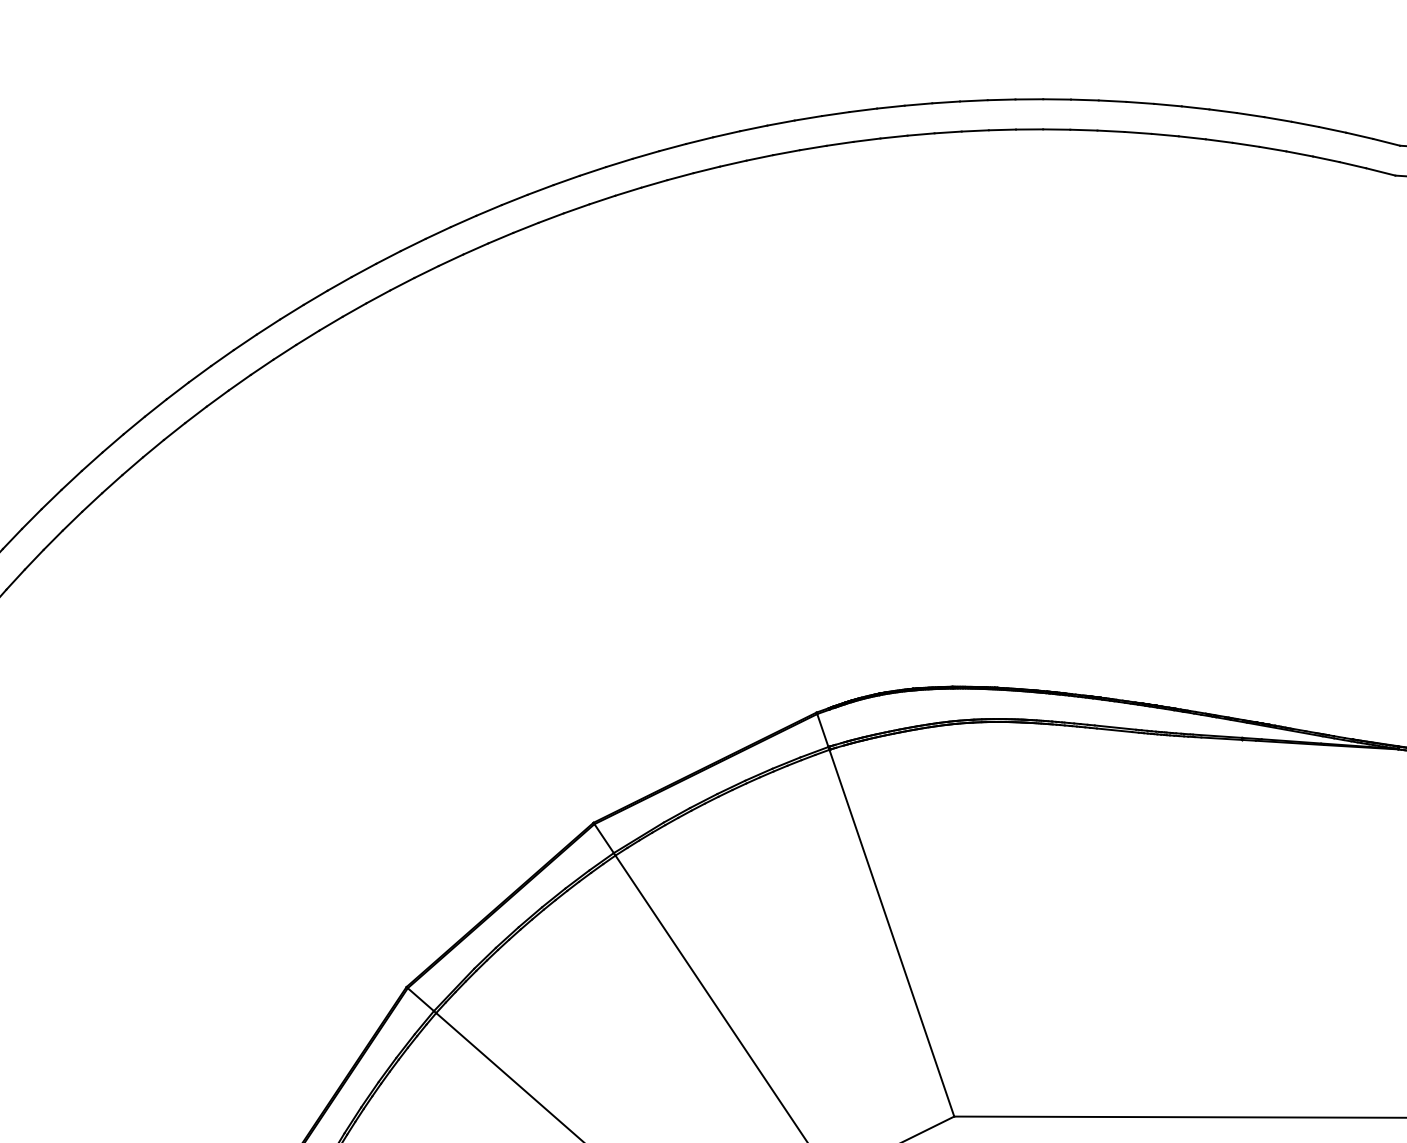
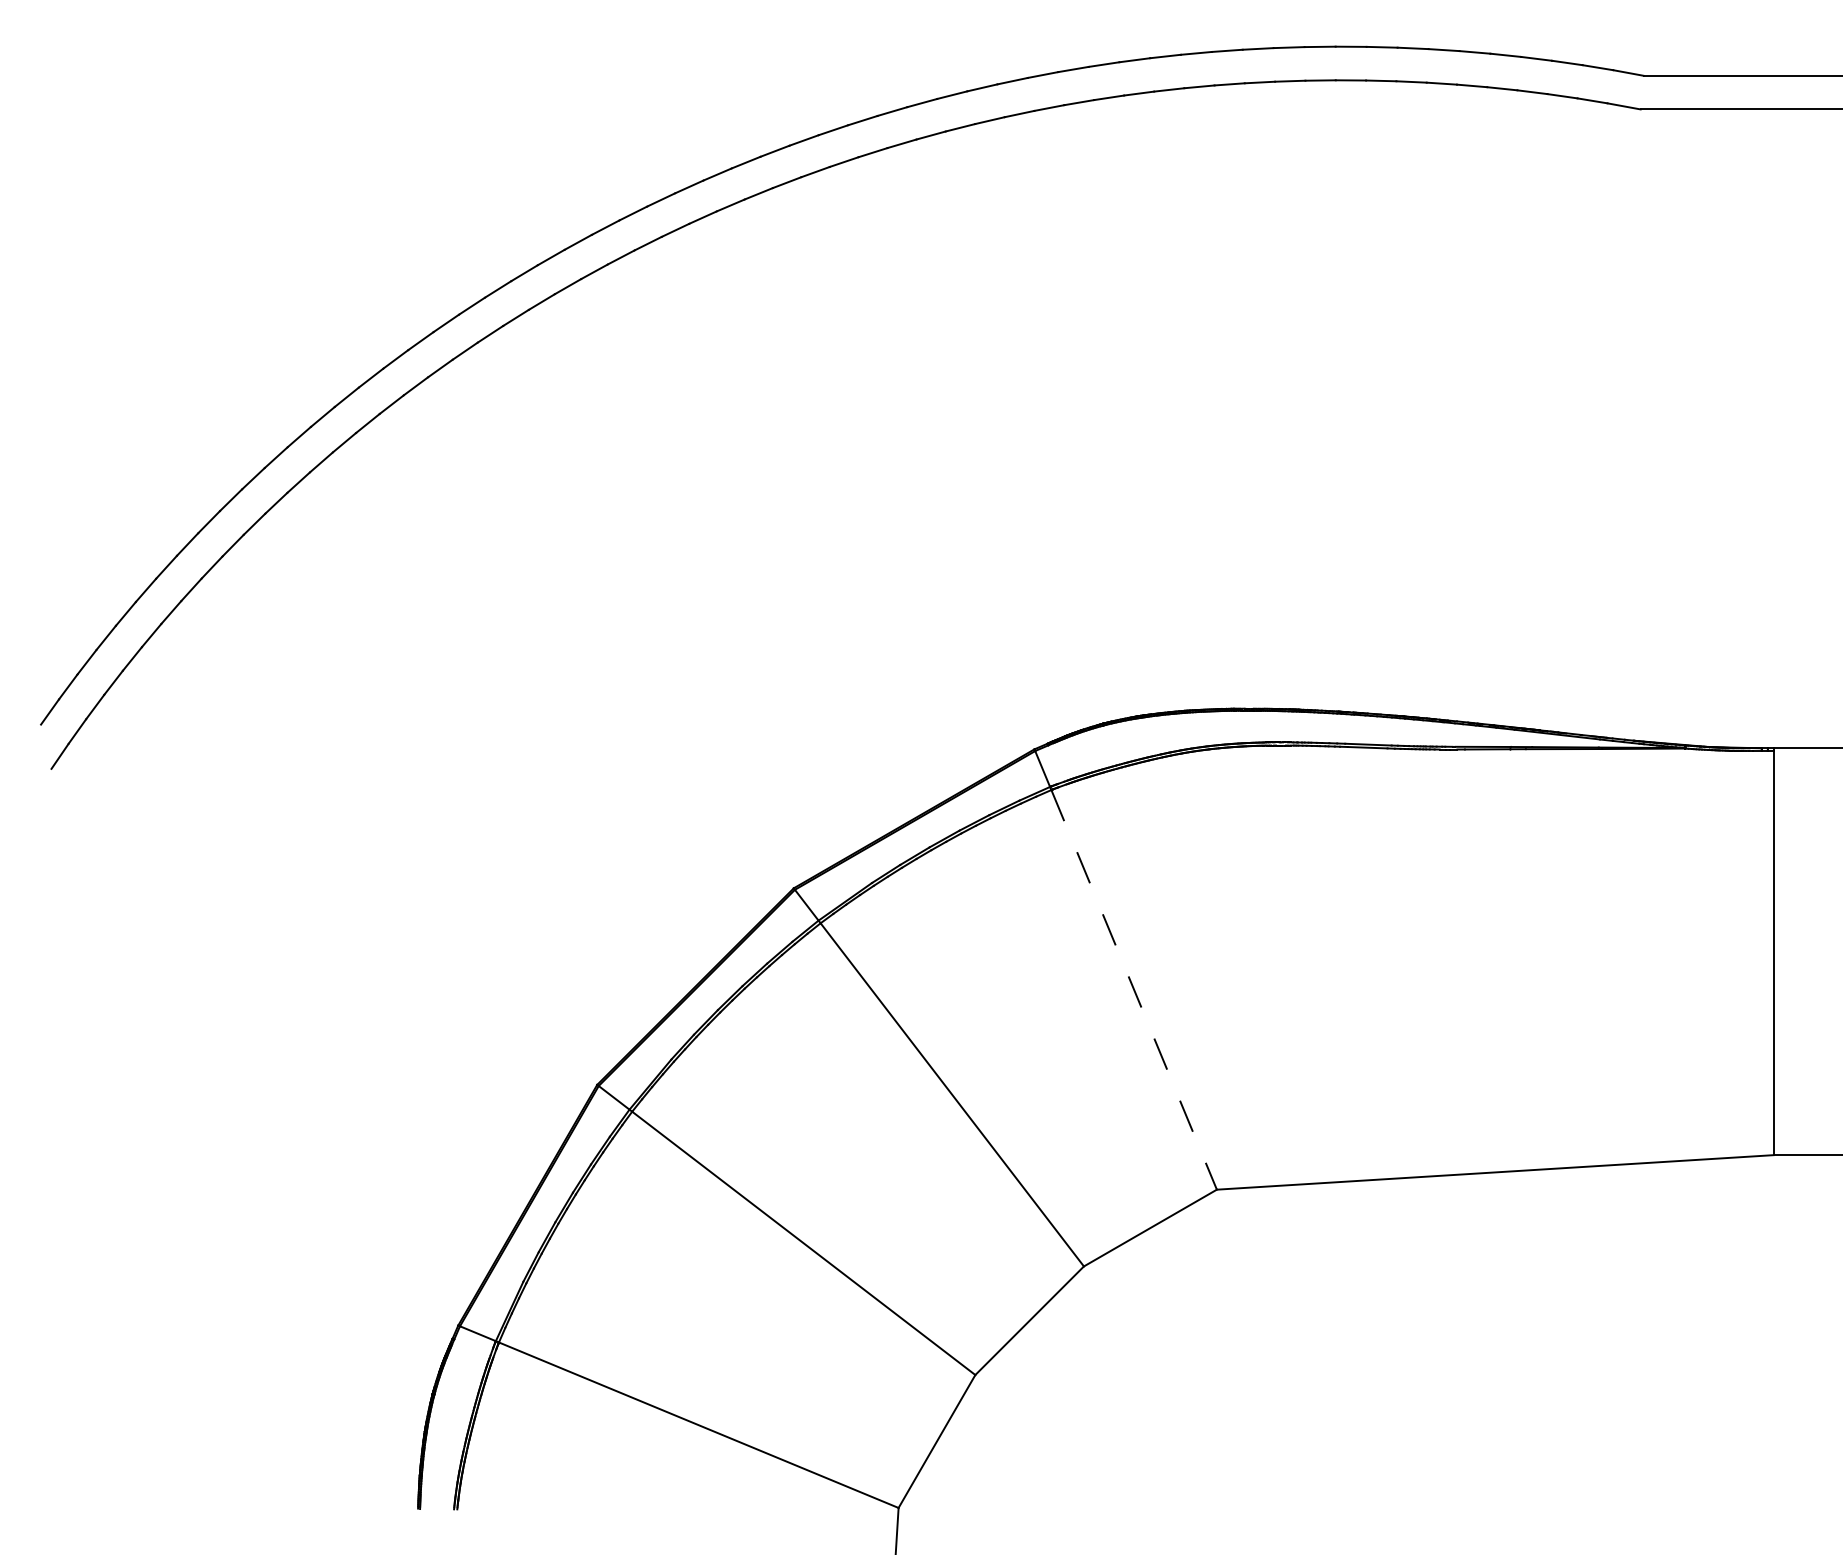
line: (892, 933) -> (1134, 990), solid -> dashed

